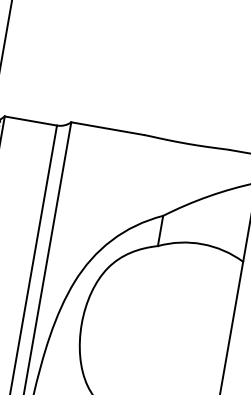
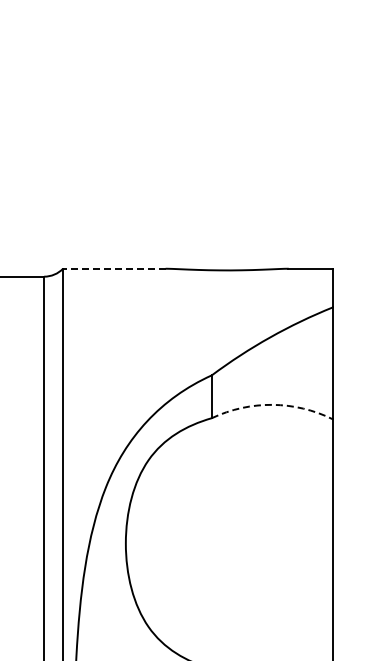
line: (107, 128) -> (114, 268), solid -> dashed
arc: (202, 243) -> (272, 404), solid -> dashed

